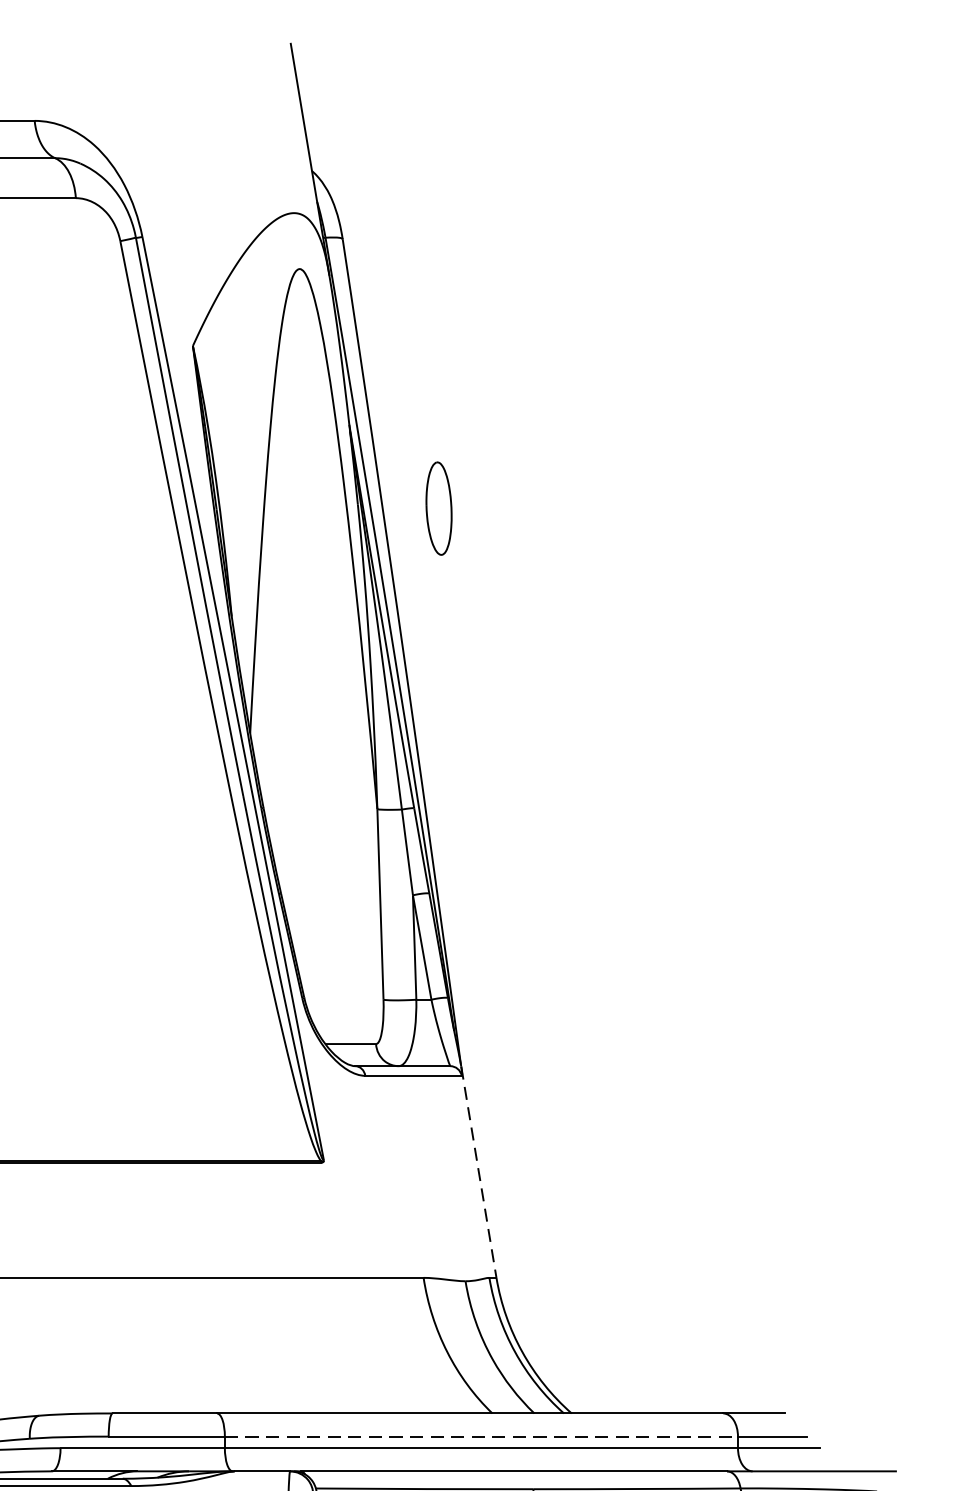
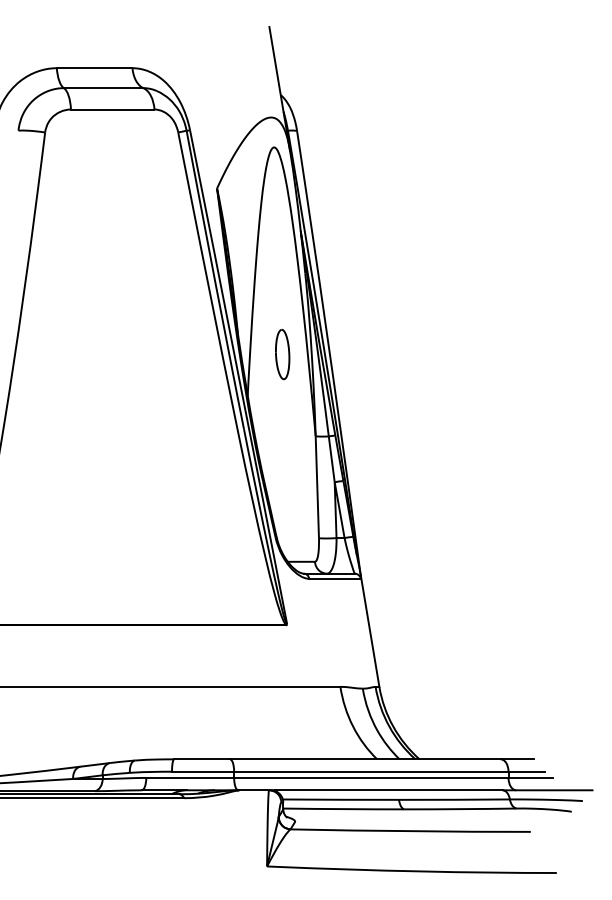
part: (438, 508) -> (282, 354), moved
line: (479, 1172) -> (370, 630), dashed -> solid
line: (481, 1436) -> (371, 771), dashed -> solid

